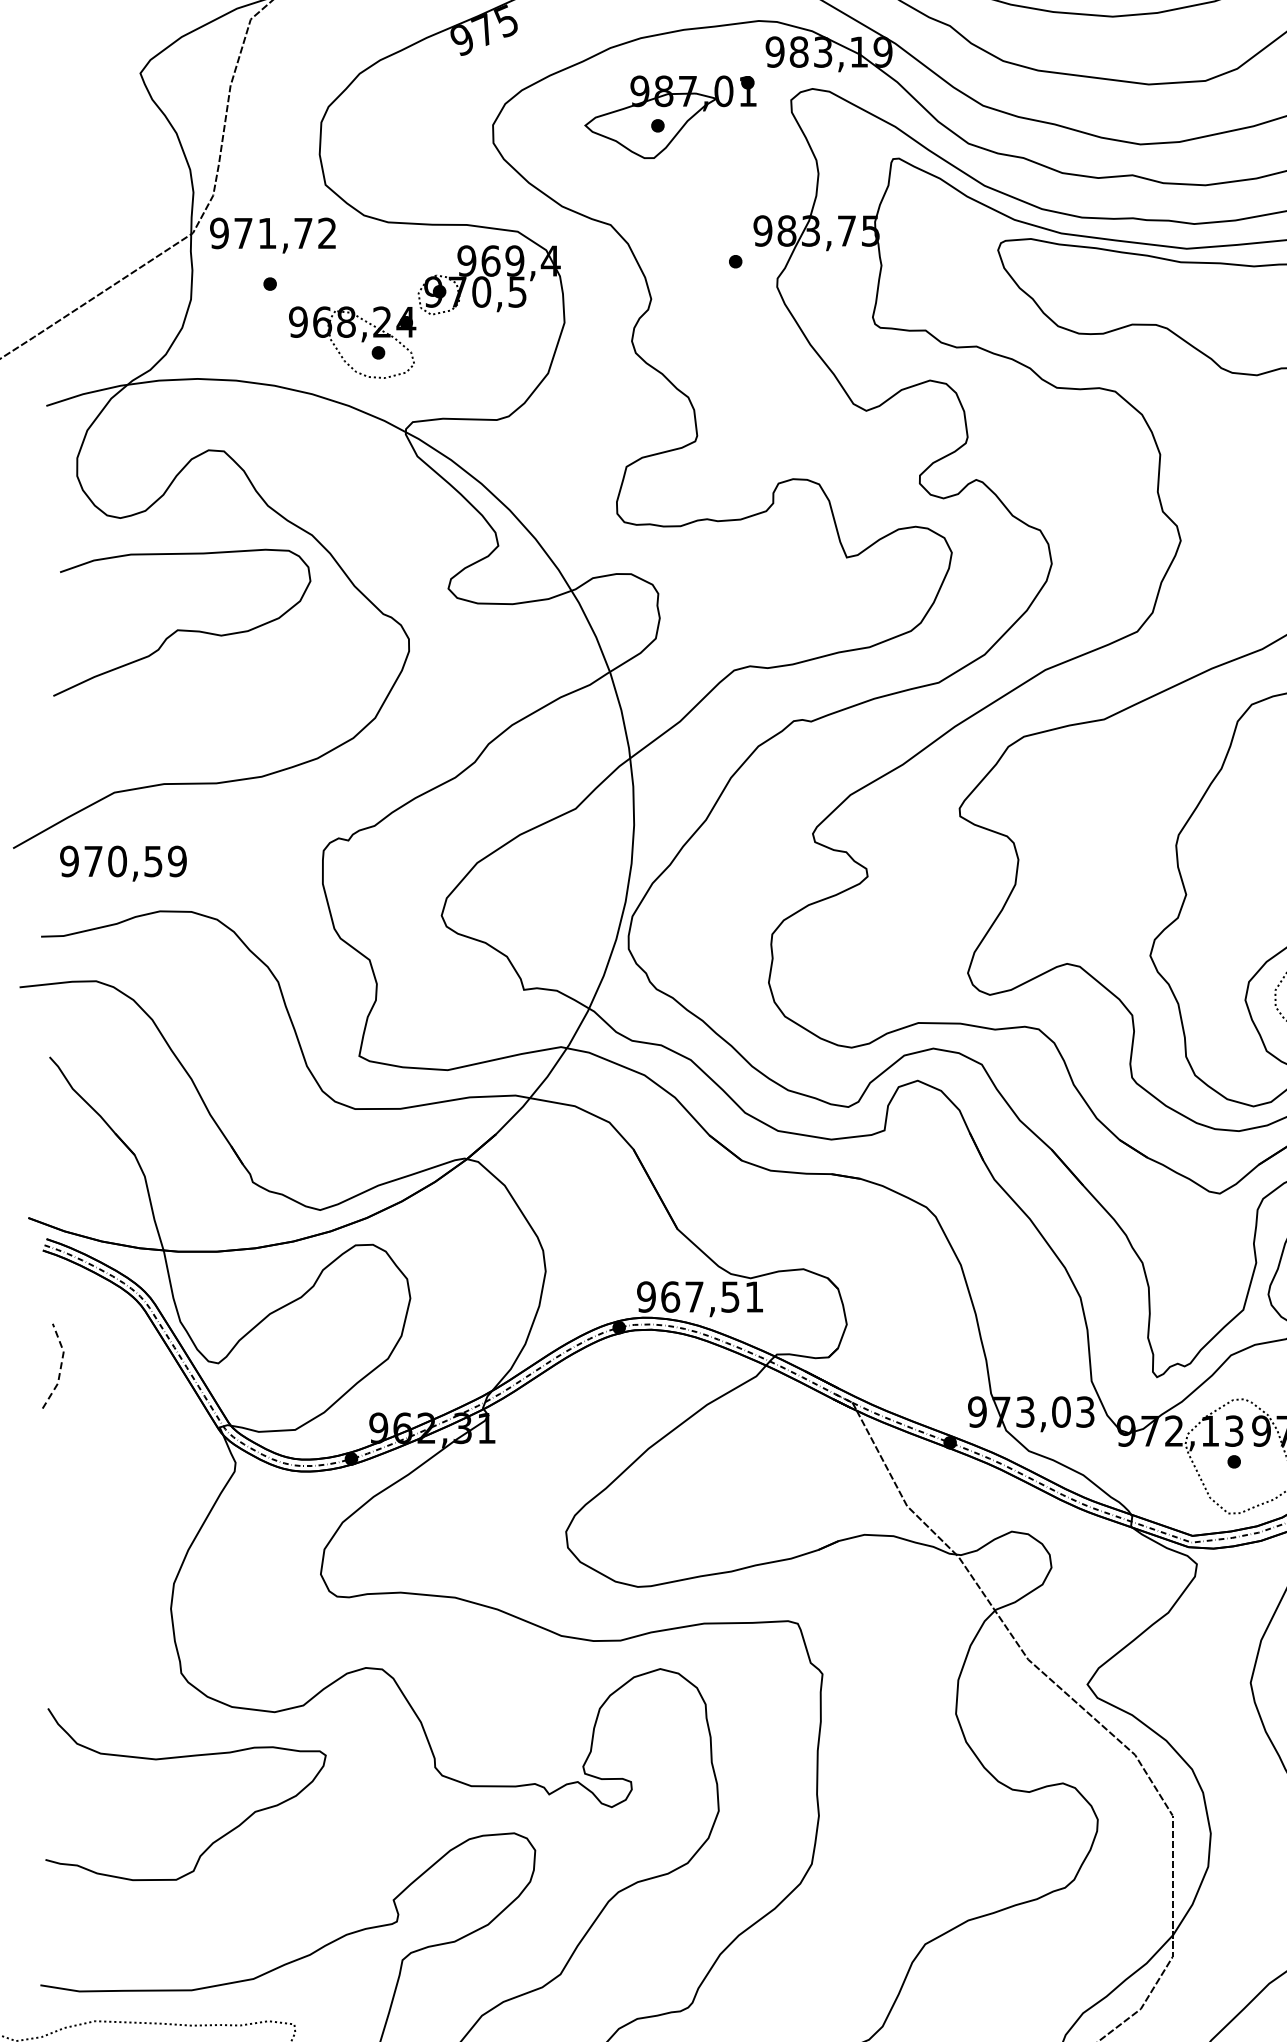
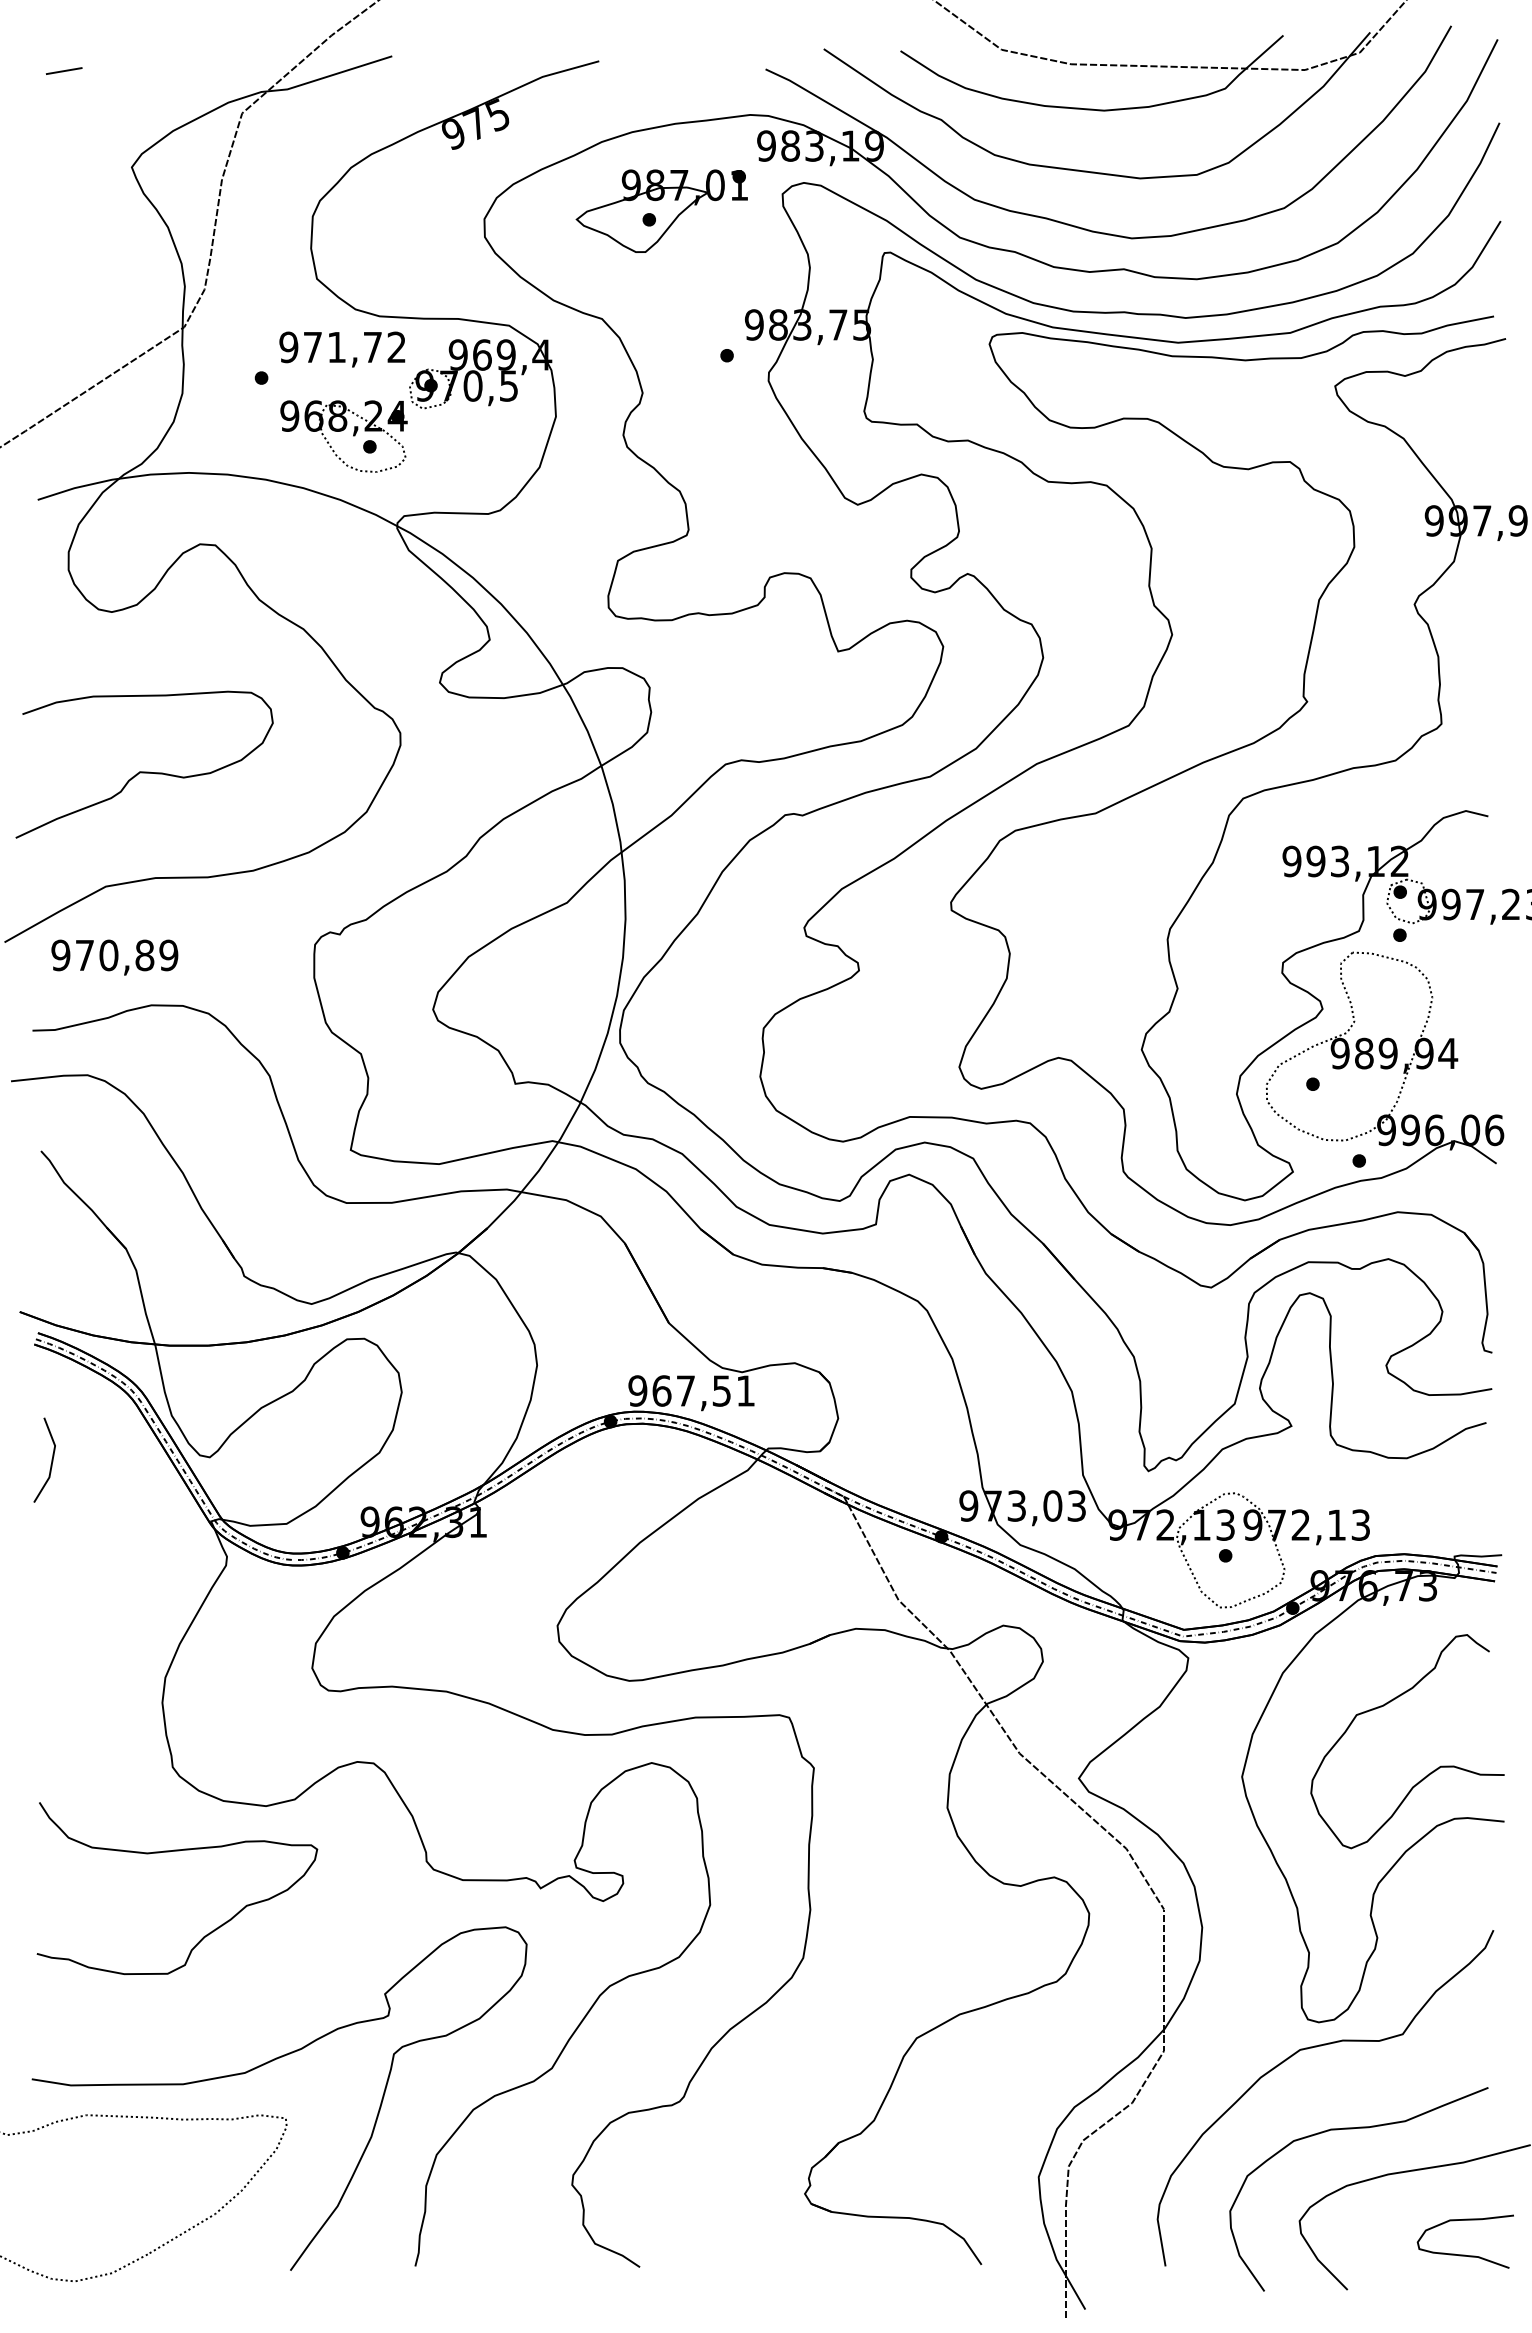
text: (273, 235) -> (342, 349), moved
curve: (182, 629) -> (144, 771), moved
text: (153, 861) -> (144, 955), 970,59 -> 970,89
line: (61, 1366) -> (52, 1460), dashed -> solid

